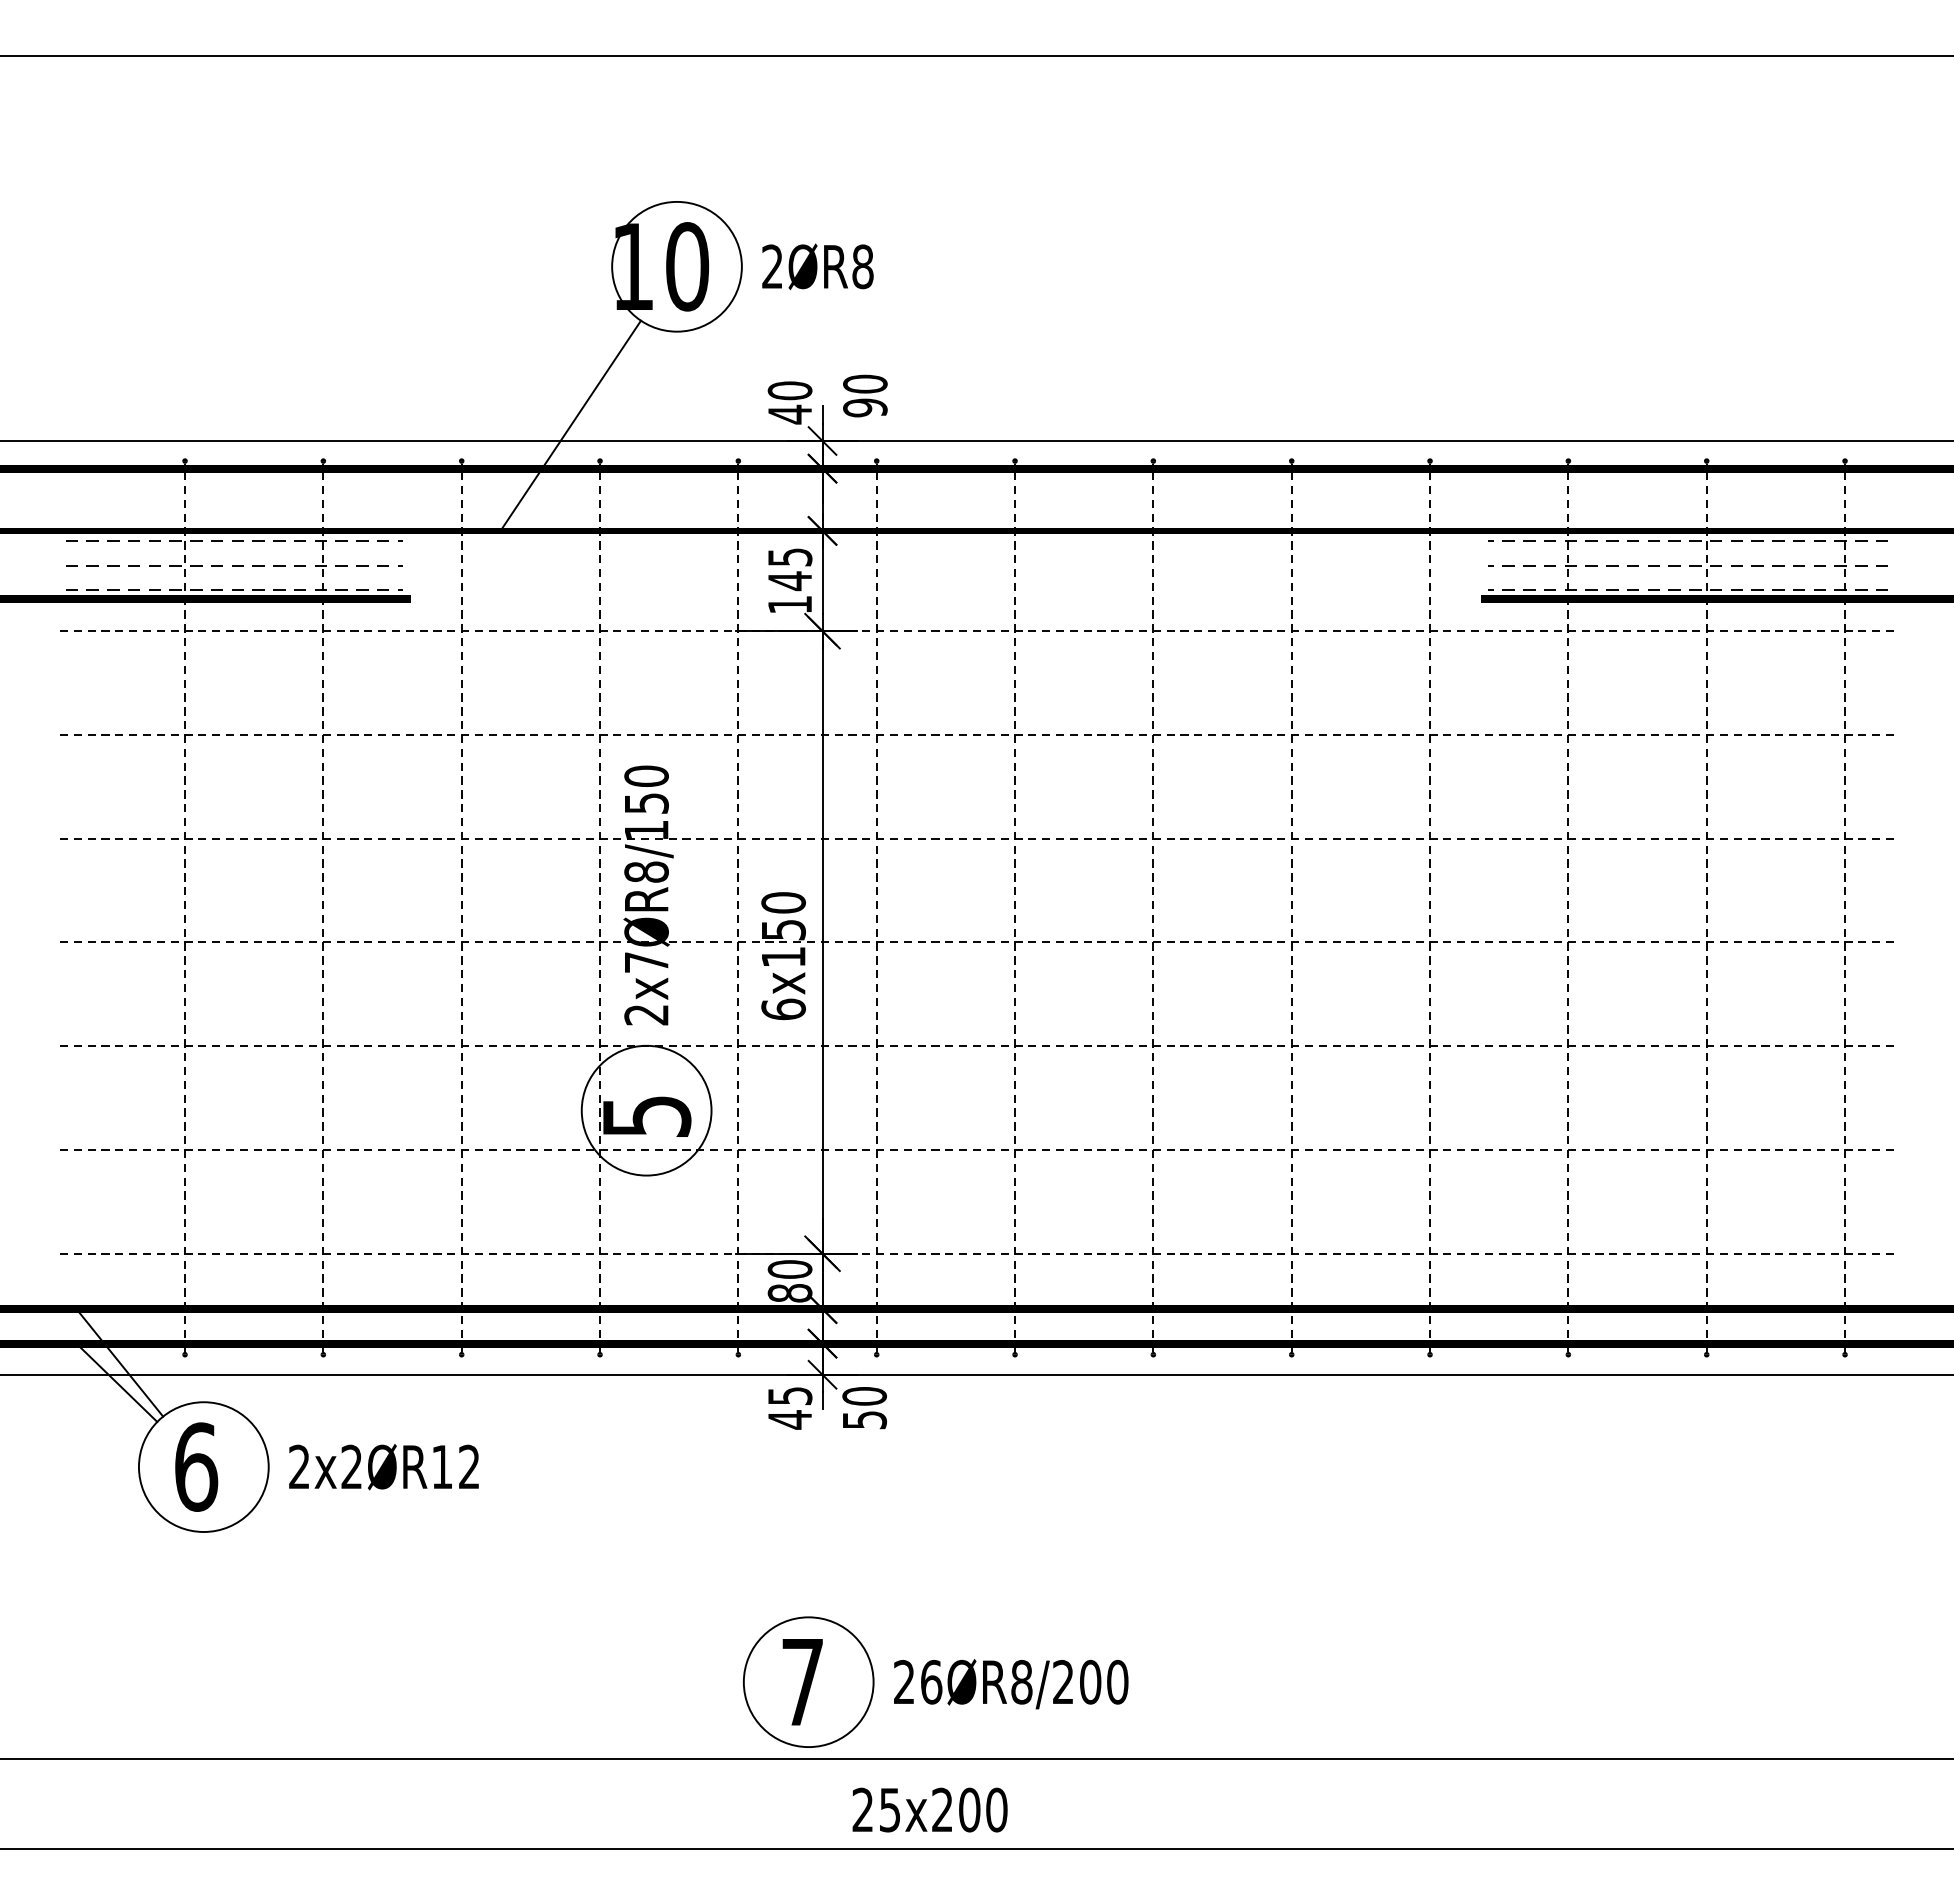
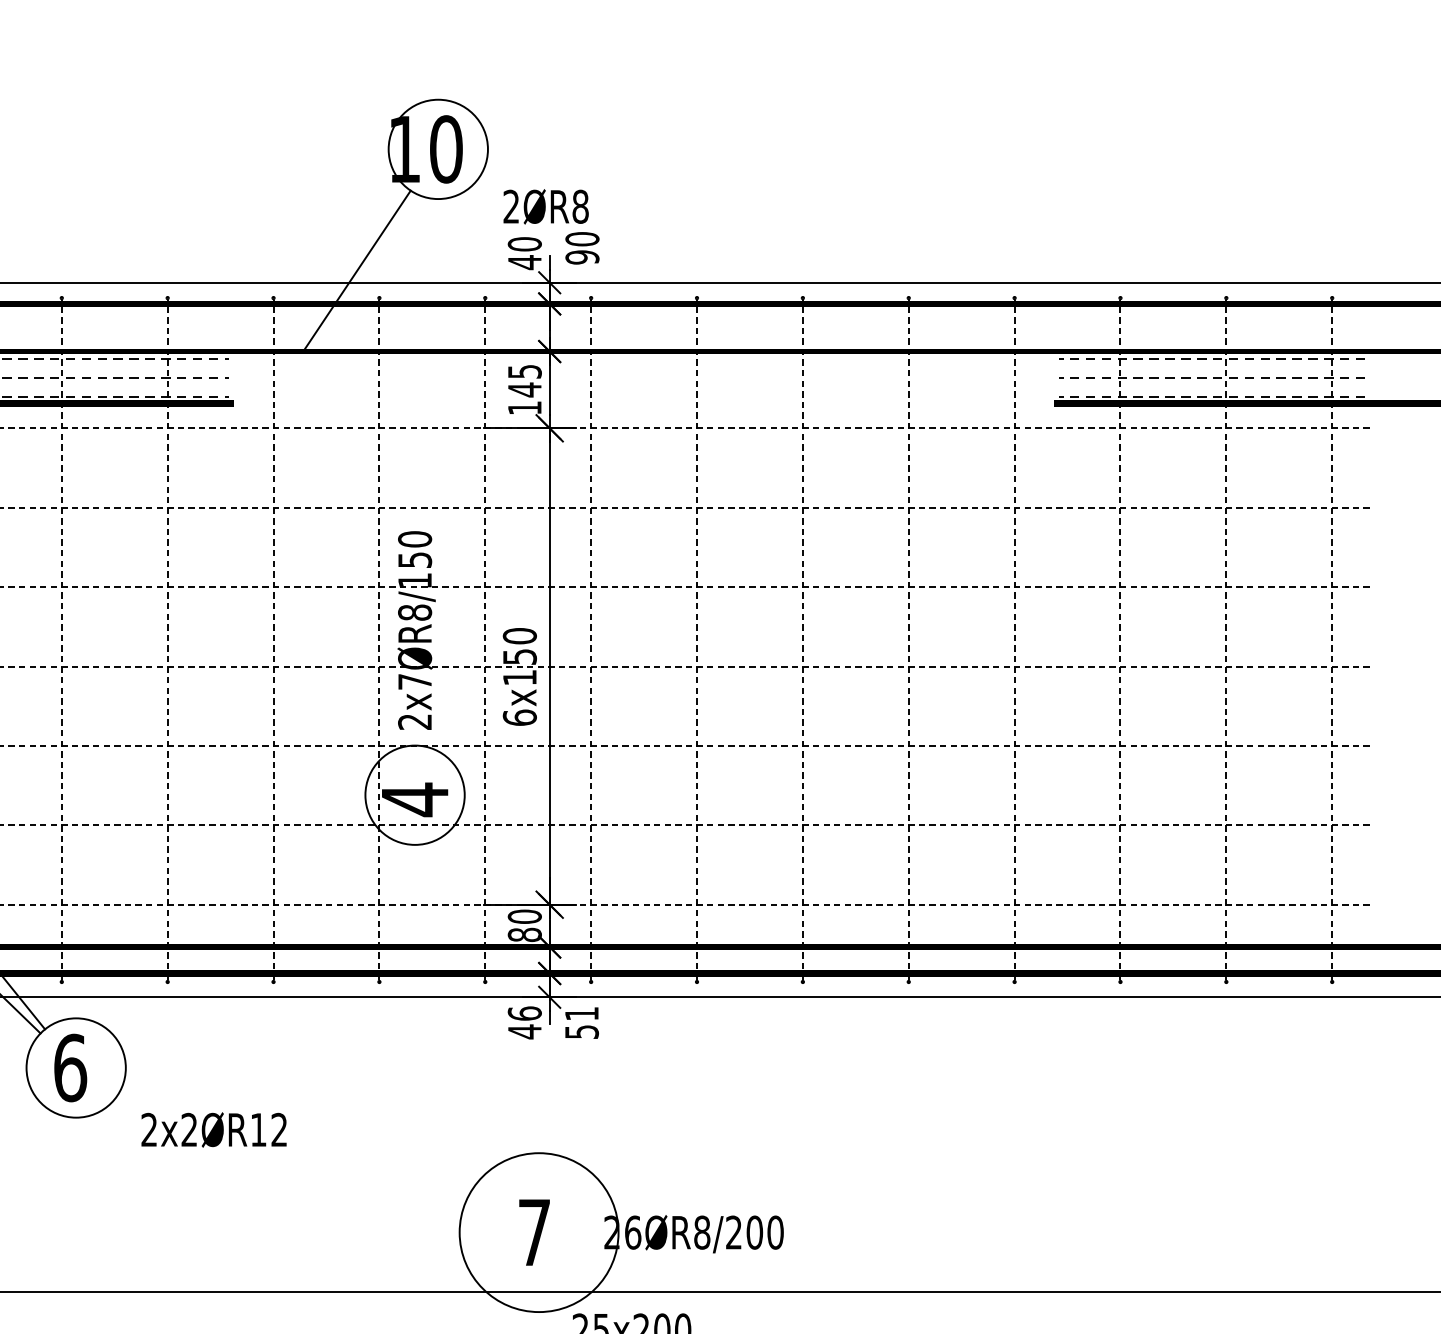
text: (817, 266) -> (545, 206), moved
text: (647, 1116) -> (415, 799), 5 -> 4
text: (789, 1395) -> (524, 1013), 45 -> 46
text: (864, 1396) -> (581, 1013), 50 -> 51
text: (383, 1467) -> (213, 1130), moved
circle: (808, 1682) -> (538, 1232), size x1.6

